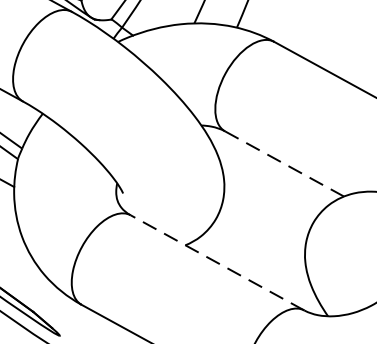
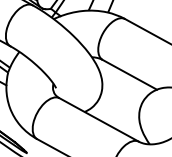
line: (283, 163) -> (129, 74), dashed -> solid
line: (215, 261) -> (98, 119), dashed -> solid

